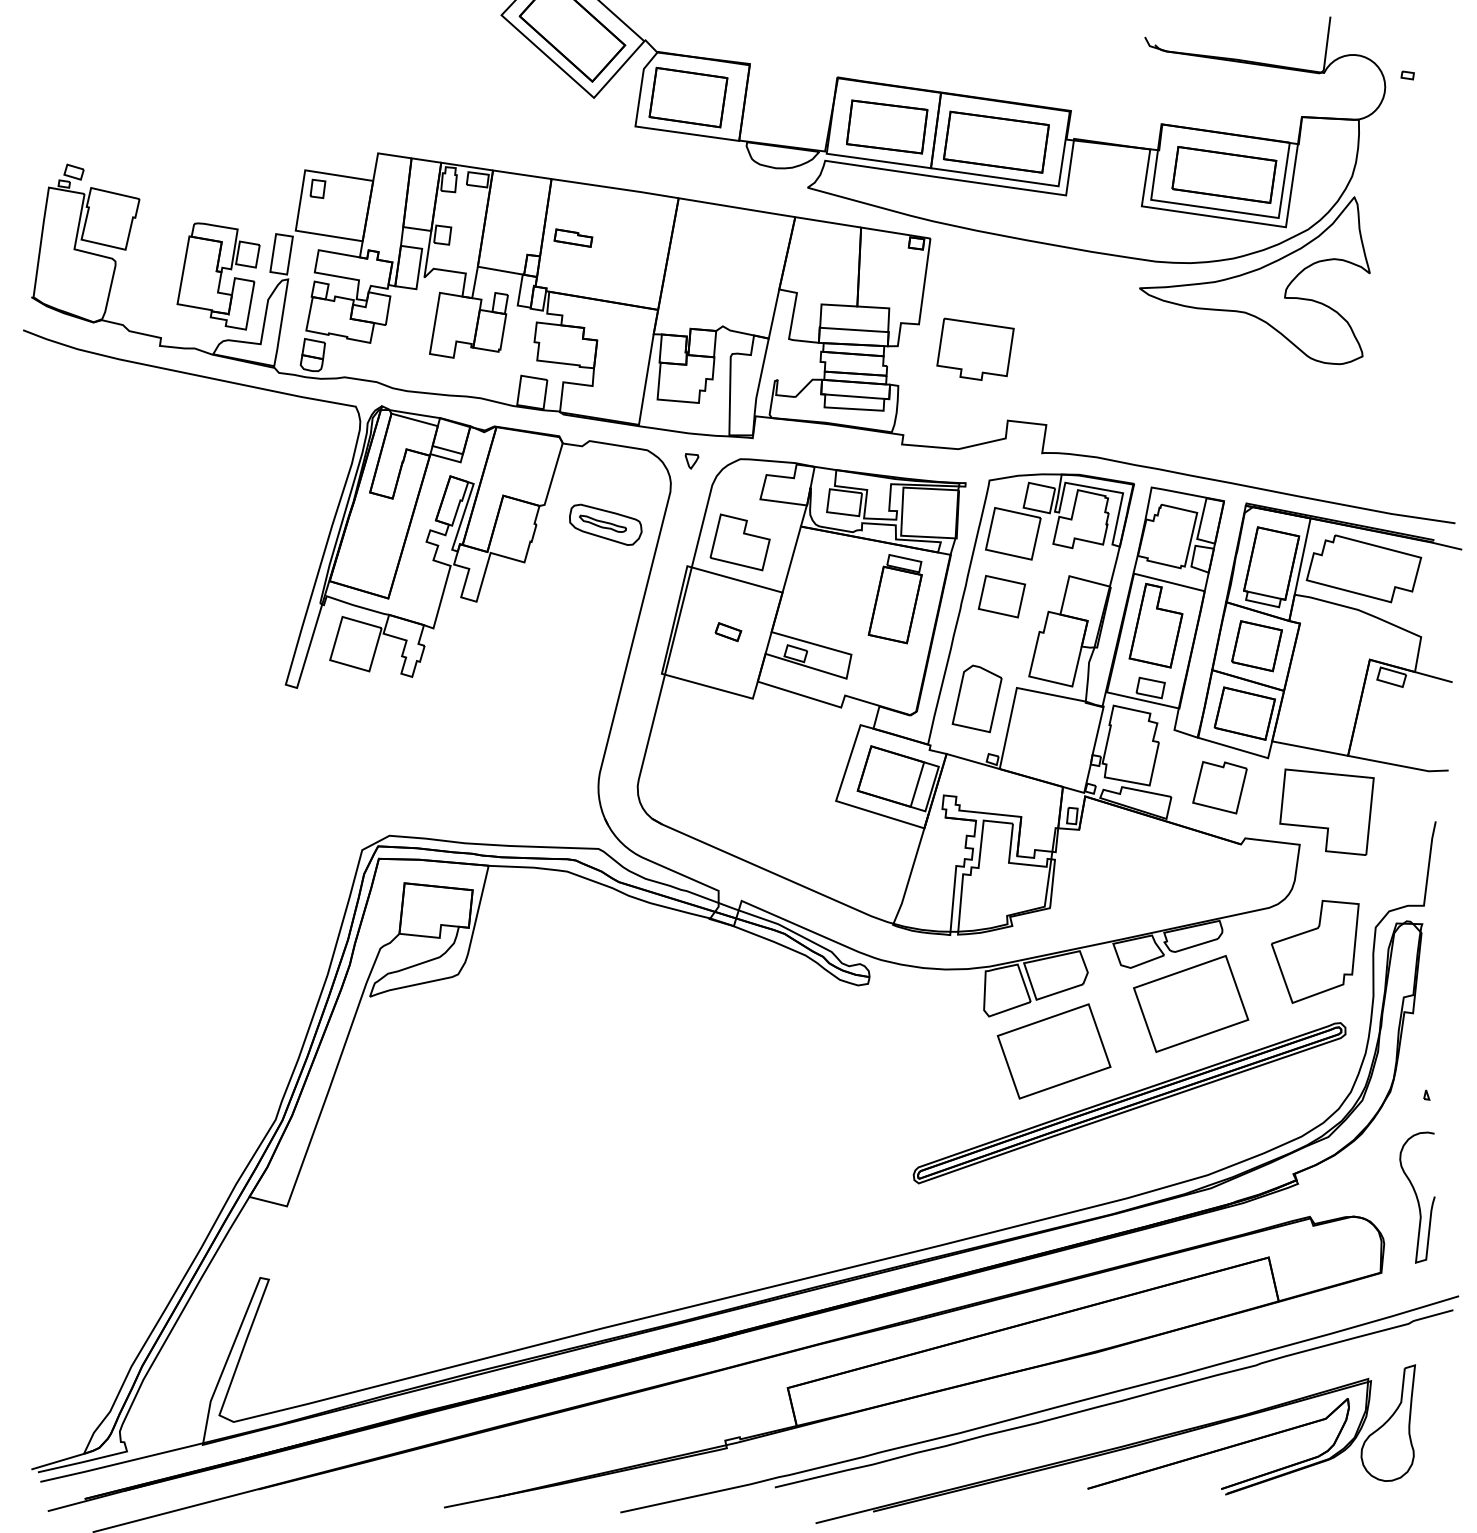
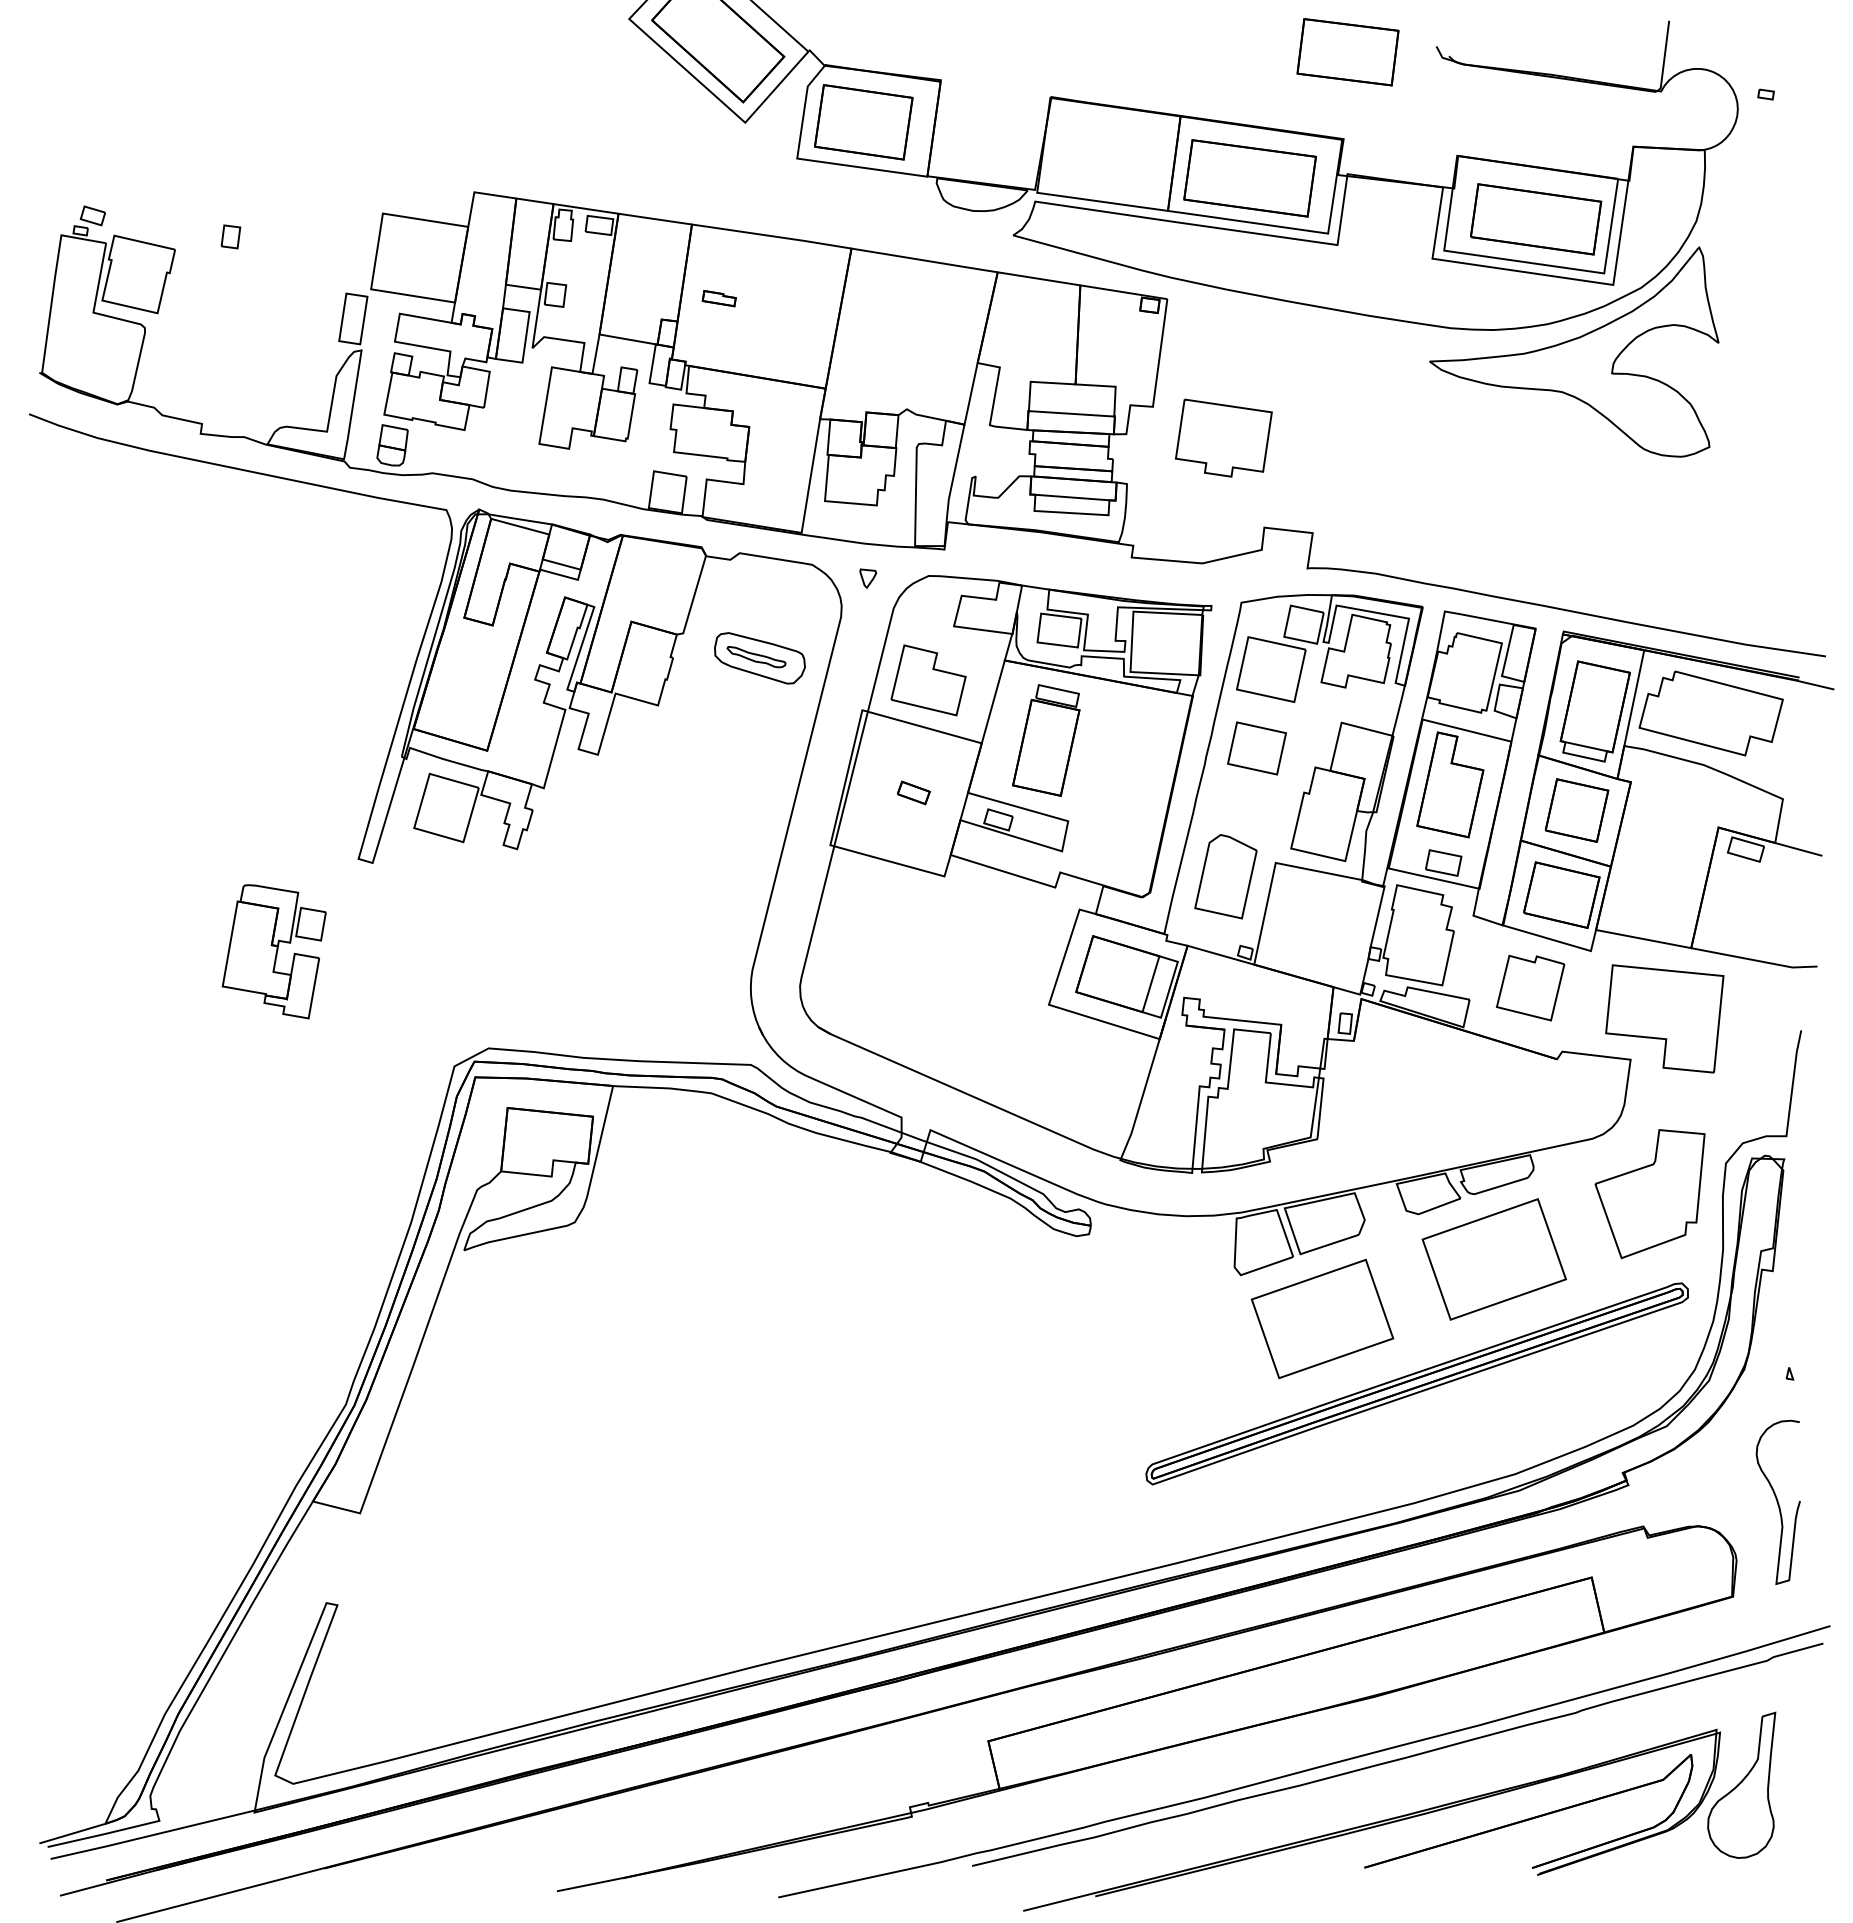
part: (886, 127) -> (1347, 52), moved
part: (317, 188) -> (230, 236), moved
part: (572, 238) -> (718, 298), size x0.7
part: (217, 276) -> (273, 951), moved
part: (895, 599) -> (1046, 740), moved

